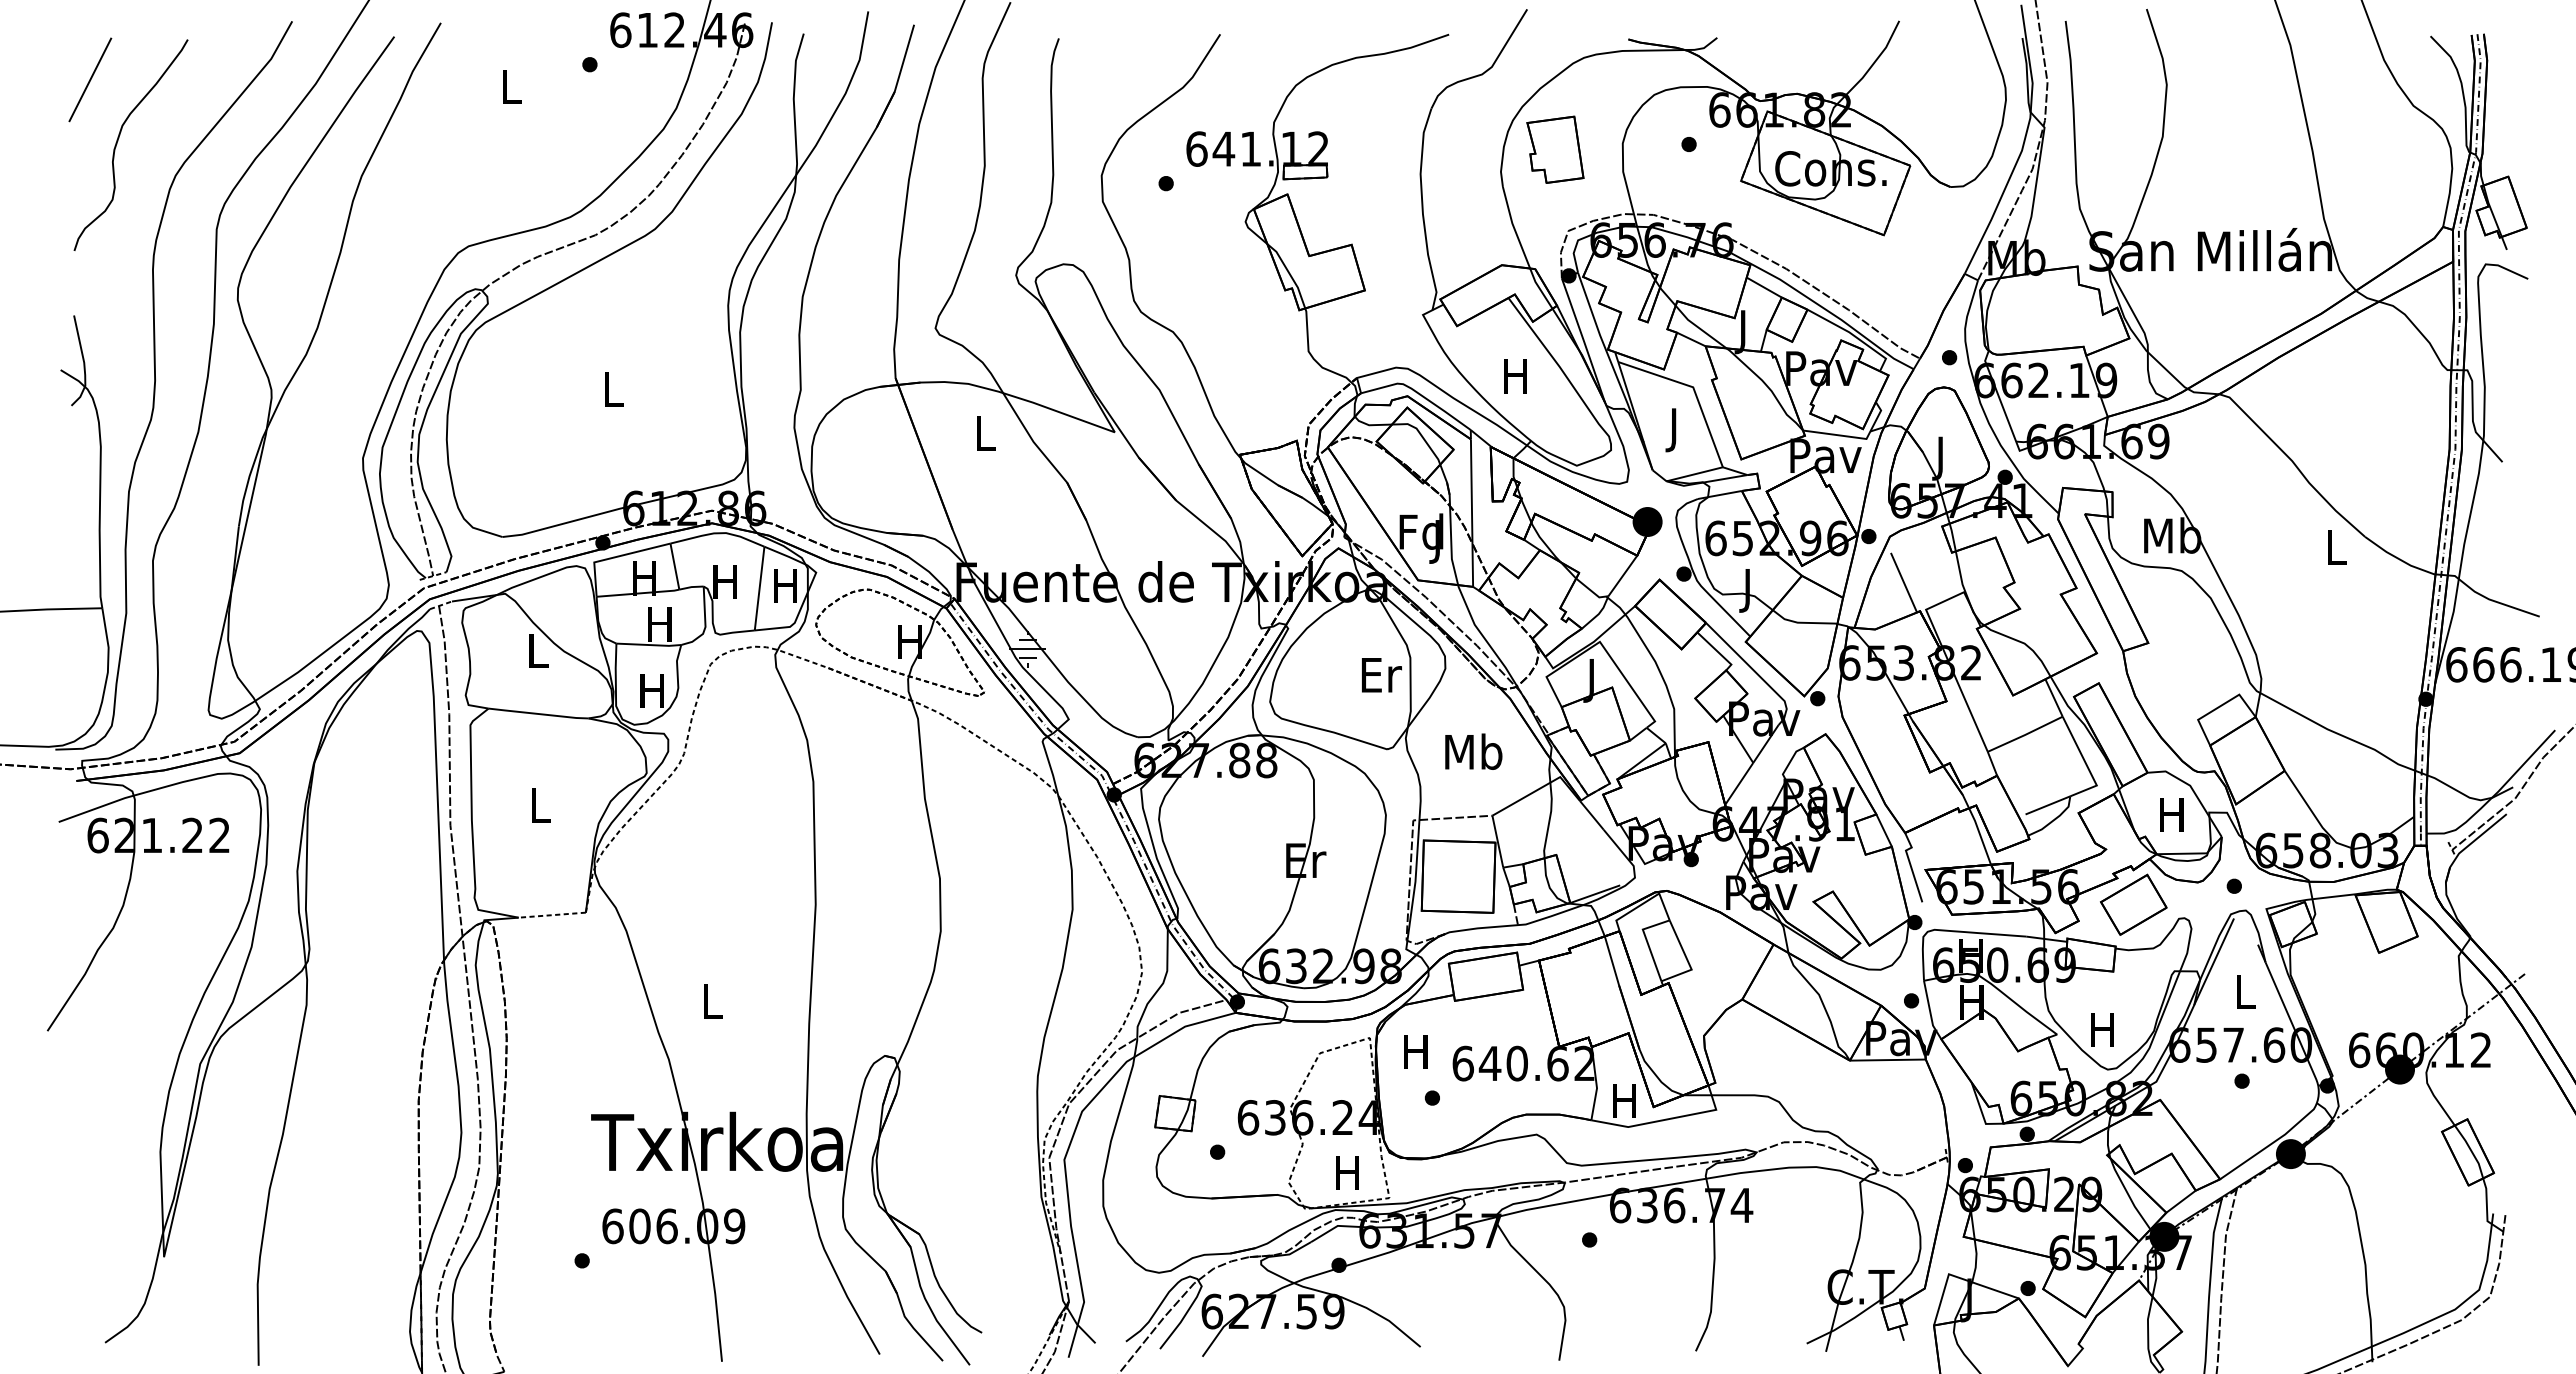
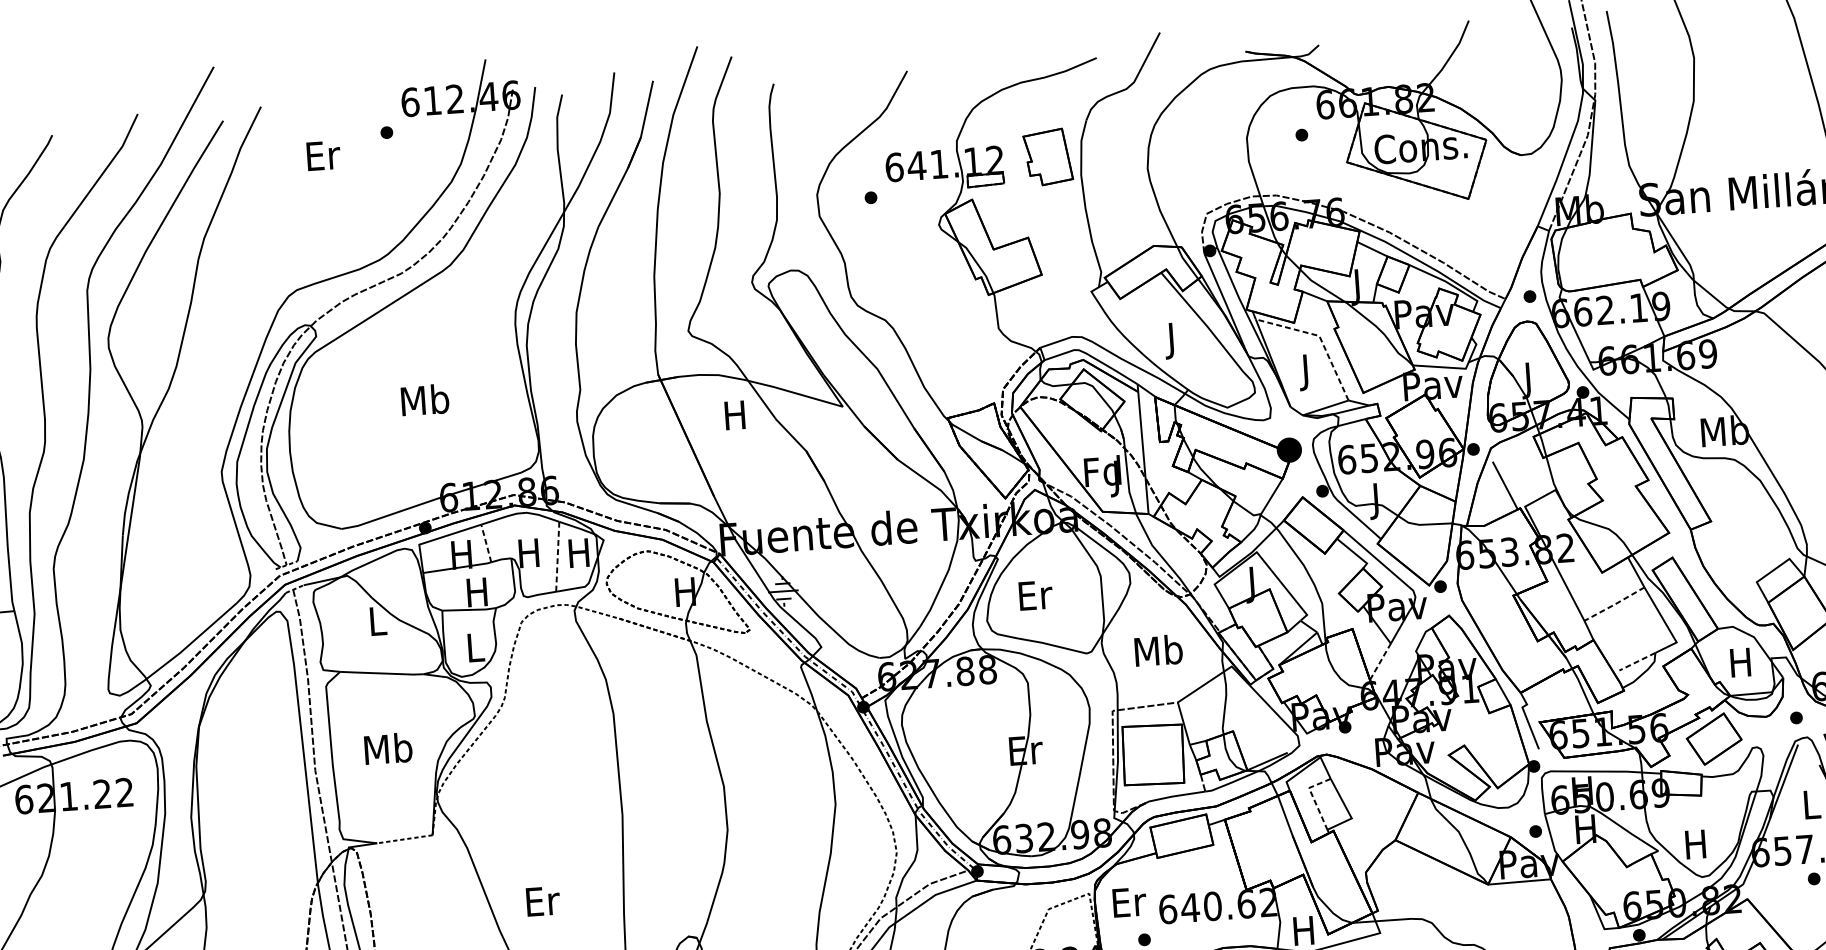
text: (512, 86) -> (323, 155), L -> Er
part: (1555, 149) -> (1048, 157), moved
text: (1515, 380) -> (1171, 340), H -> J
text: (613, 388) -> (425, 399), L -> Mb
line: (1693, 389) -> (1319, 337), solid -> dashed
text: (984, 433) -> (735, 415), L -> H
line: (674, 566) -> (485, 543), solid -> dashed
line: (759, 589) -> (557, 557), solid -> dashed
text: (1381, 675) -> (1035, 595), moved
text: (651, 690) -> (474, 647), H -> L
line: (2025, 735) -> (1614, 605), solid -> dashed
line: (1739, 783) -> (1380, 661), solid -> dashed
text: (539, 804) -> (387, 748), L -> Mb
line: (2047, 805) -> (1637, 661), solid -> dashed
line: (1647, 941) -> (1313, 797), solid -> dashed
text: (713, 1001) -> (543, 901), L -> Er
text: (1417, 1051) -> (1129, 902), H -> Er

